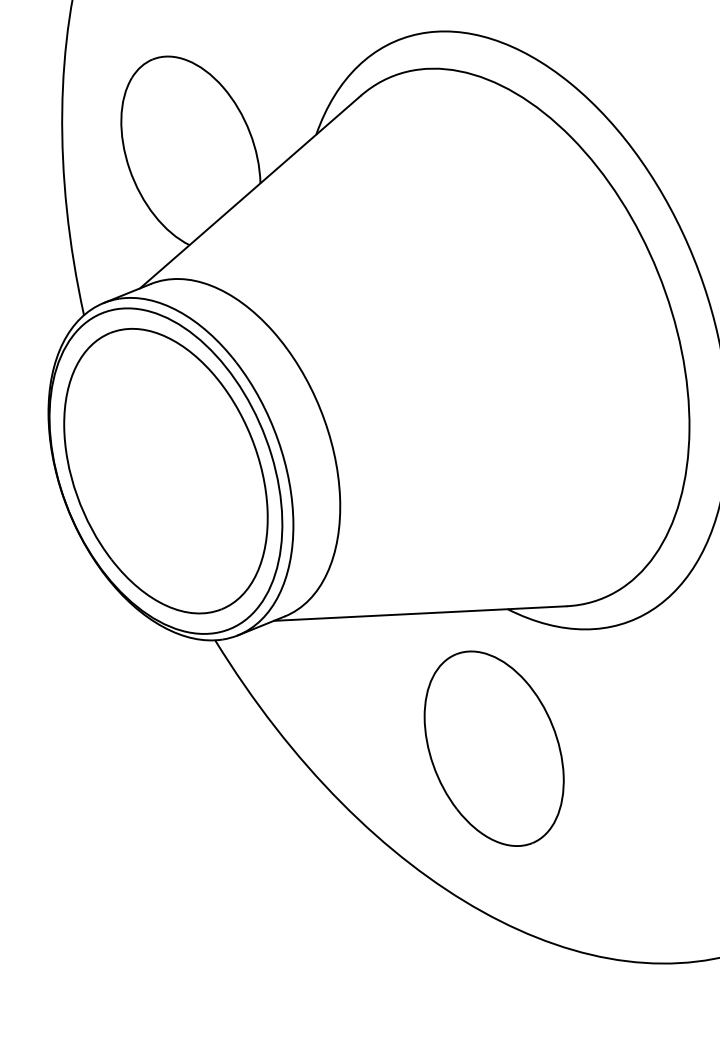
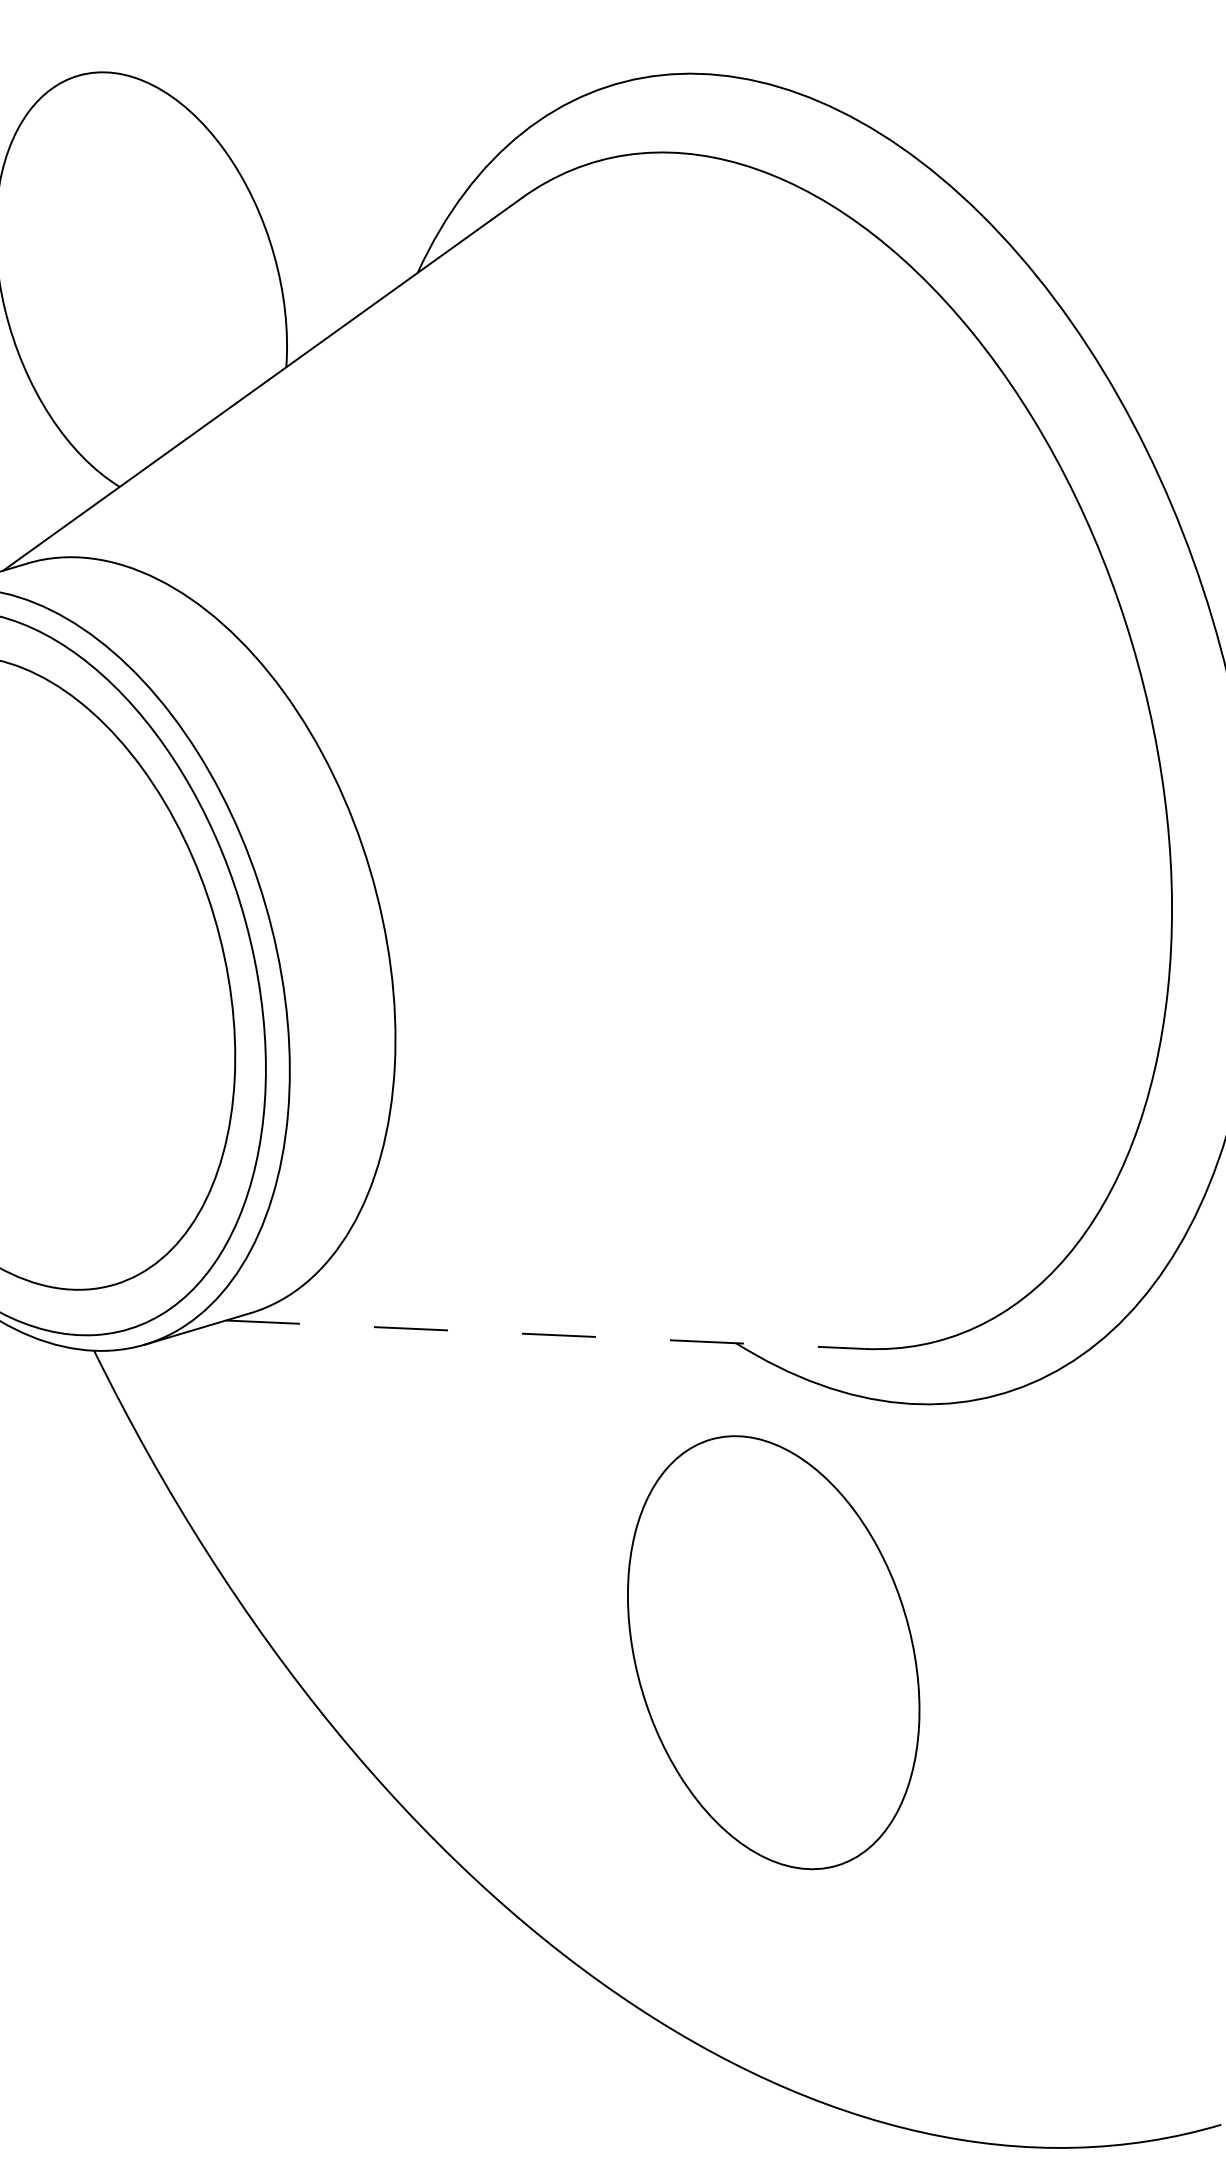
line: (420, 613) -> (545, 1334), solid -> dashed
part: (493, 748) -> (772, 1651), moved

